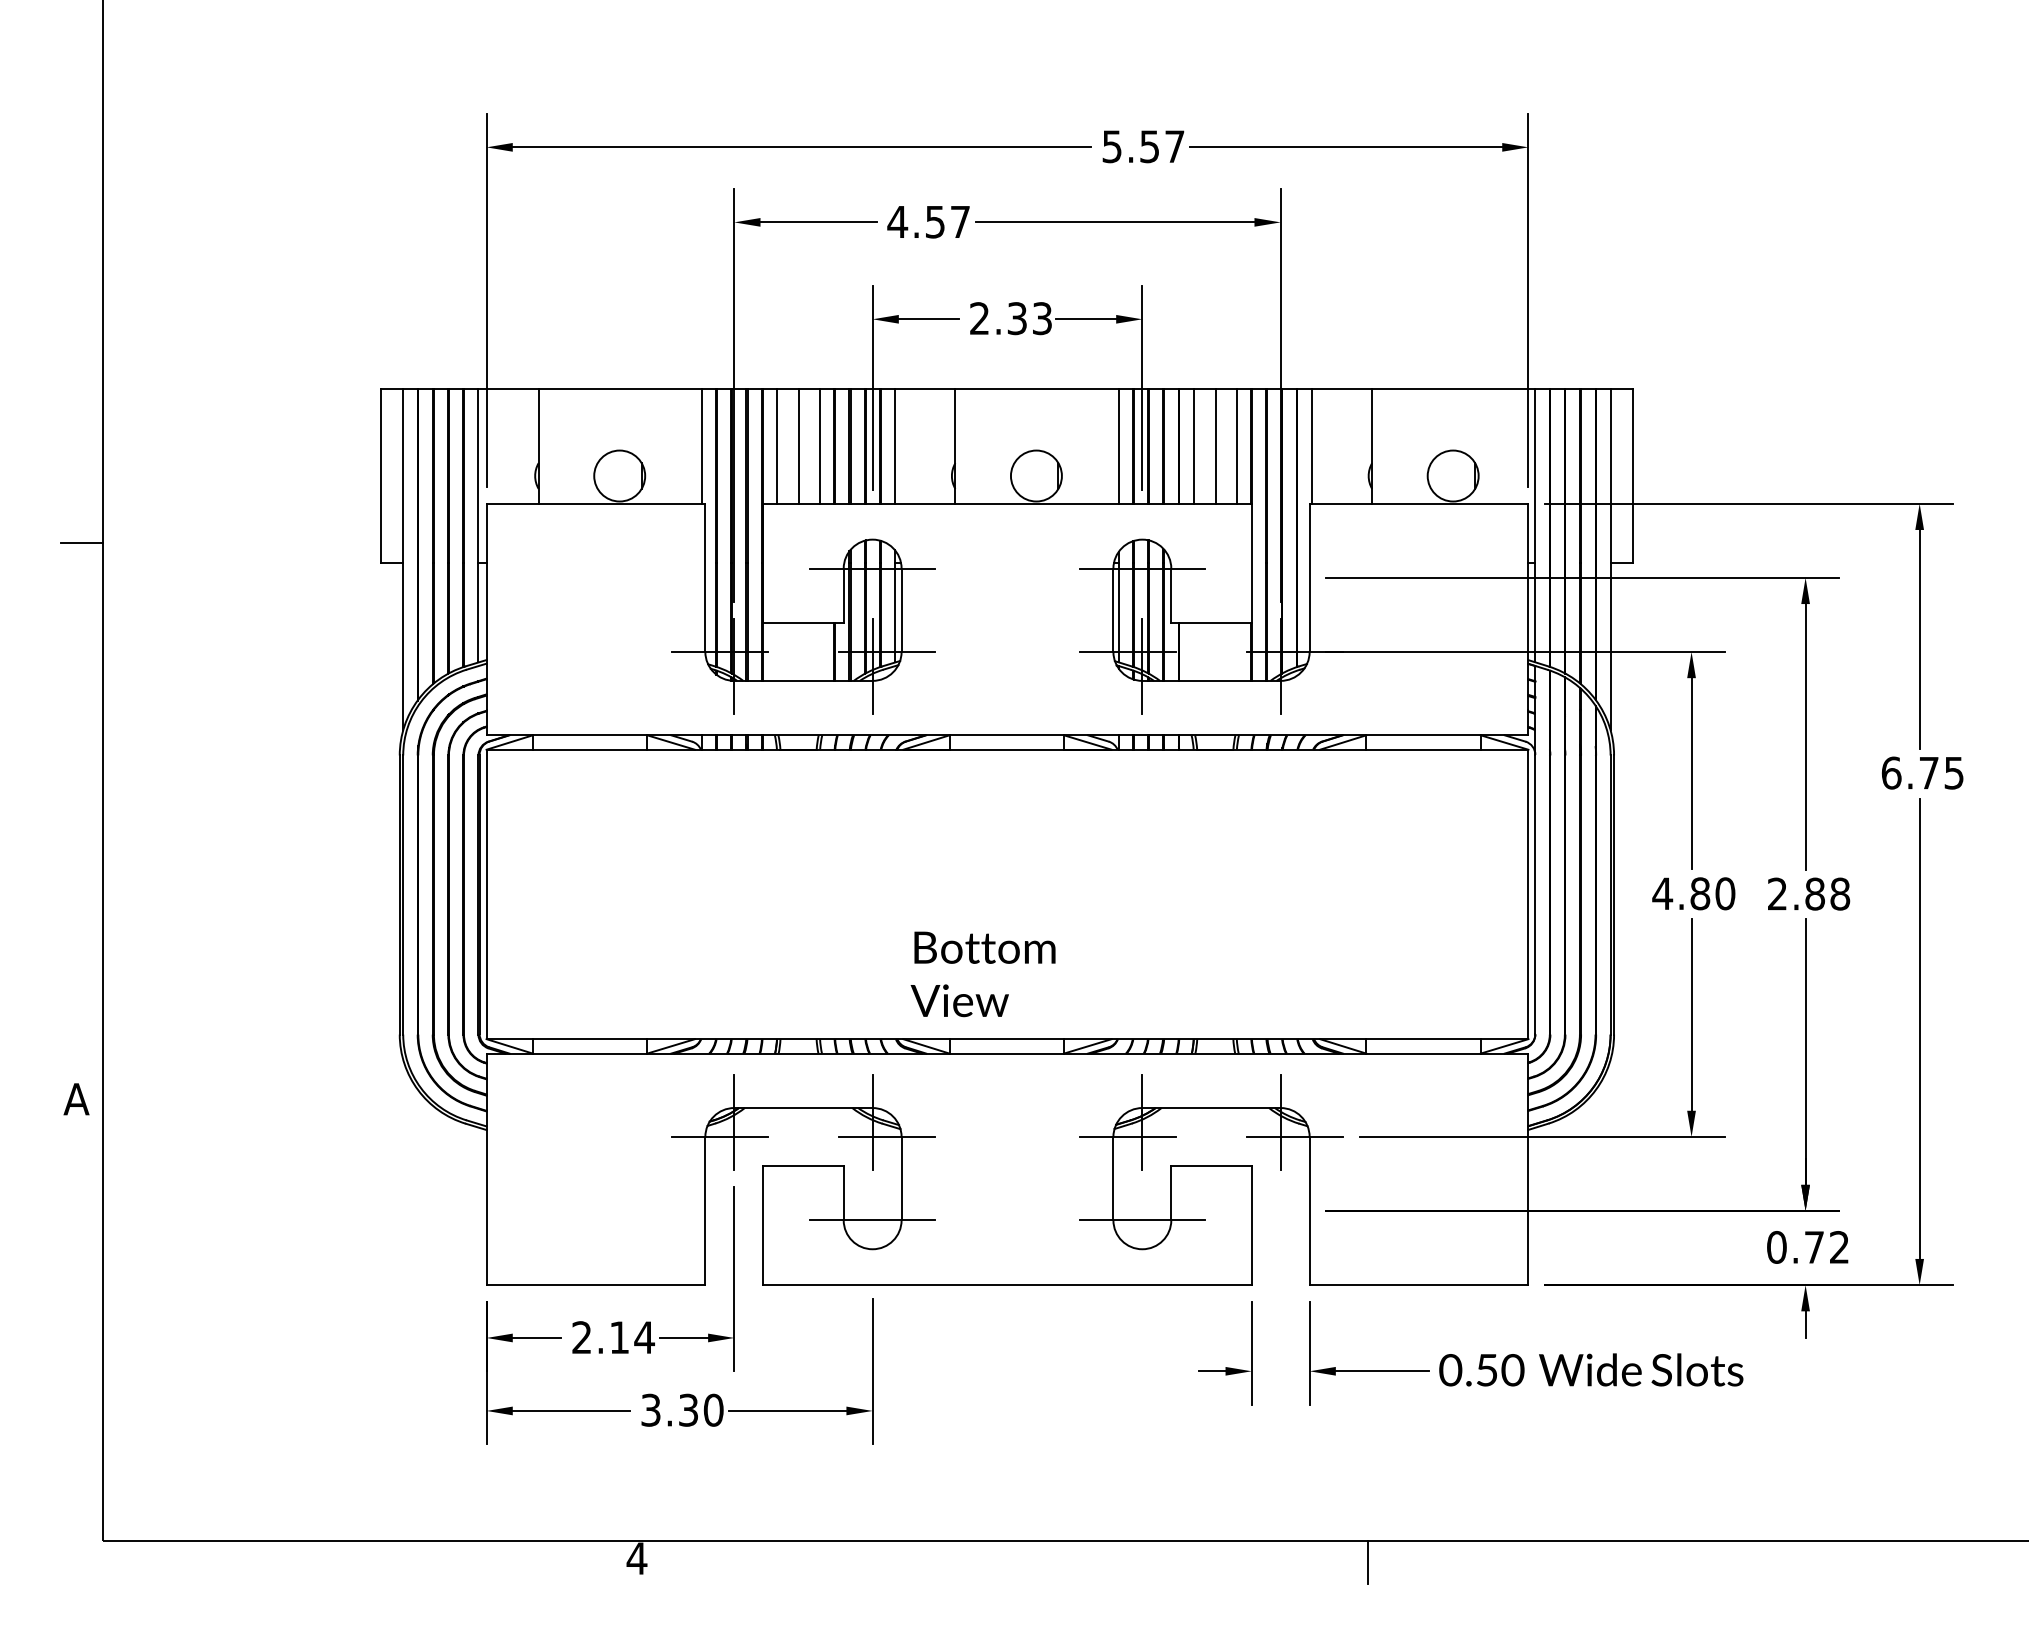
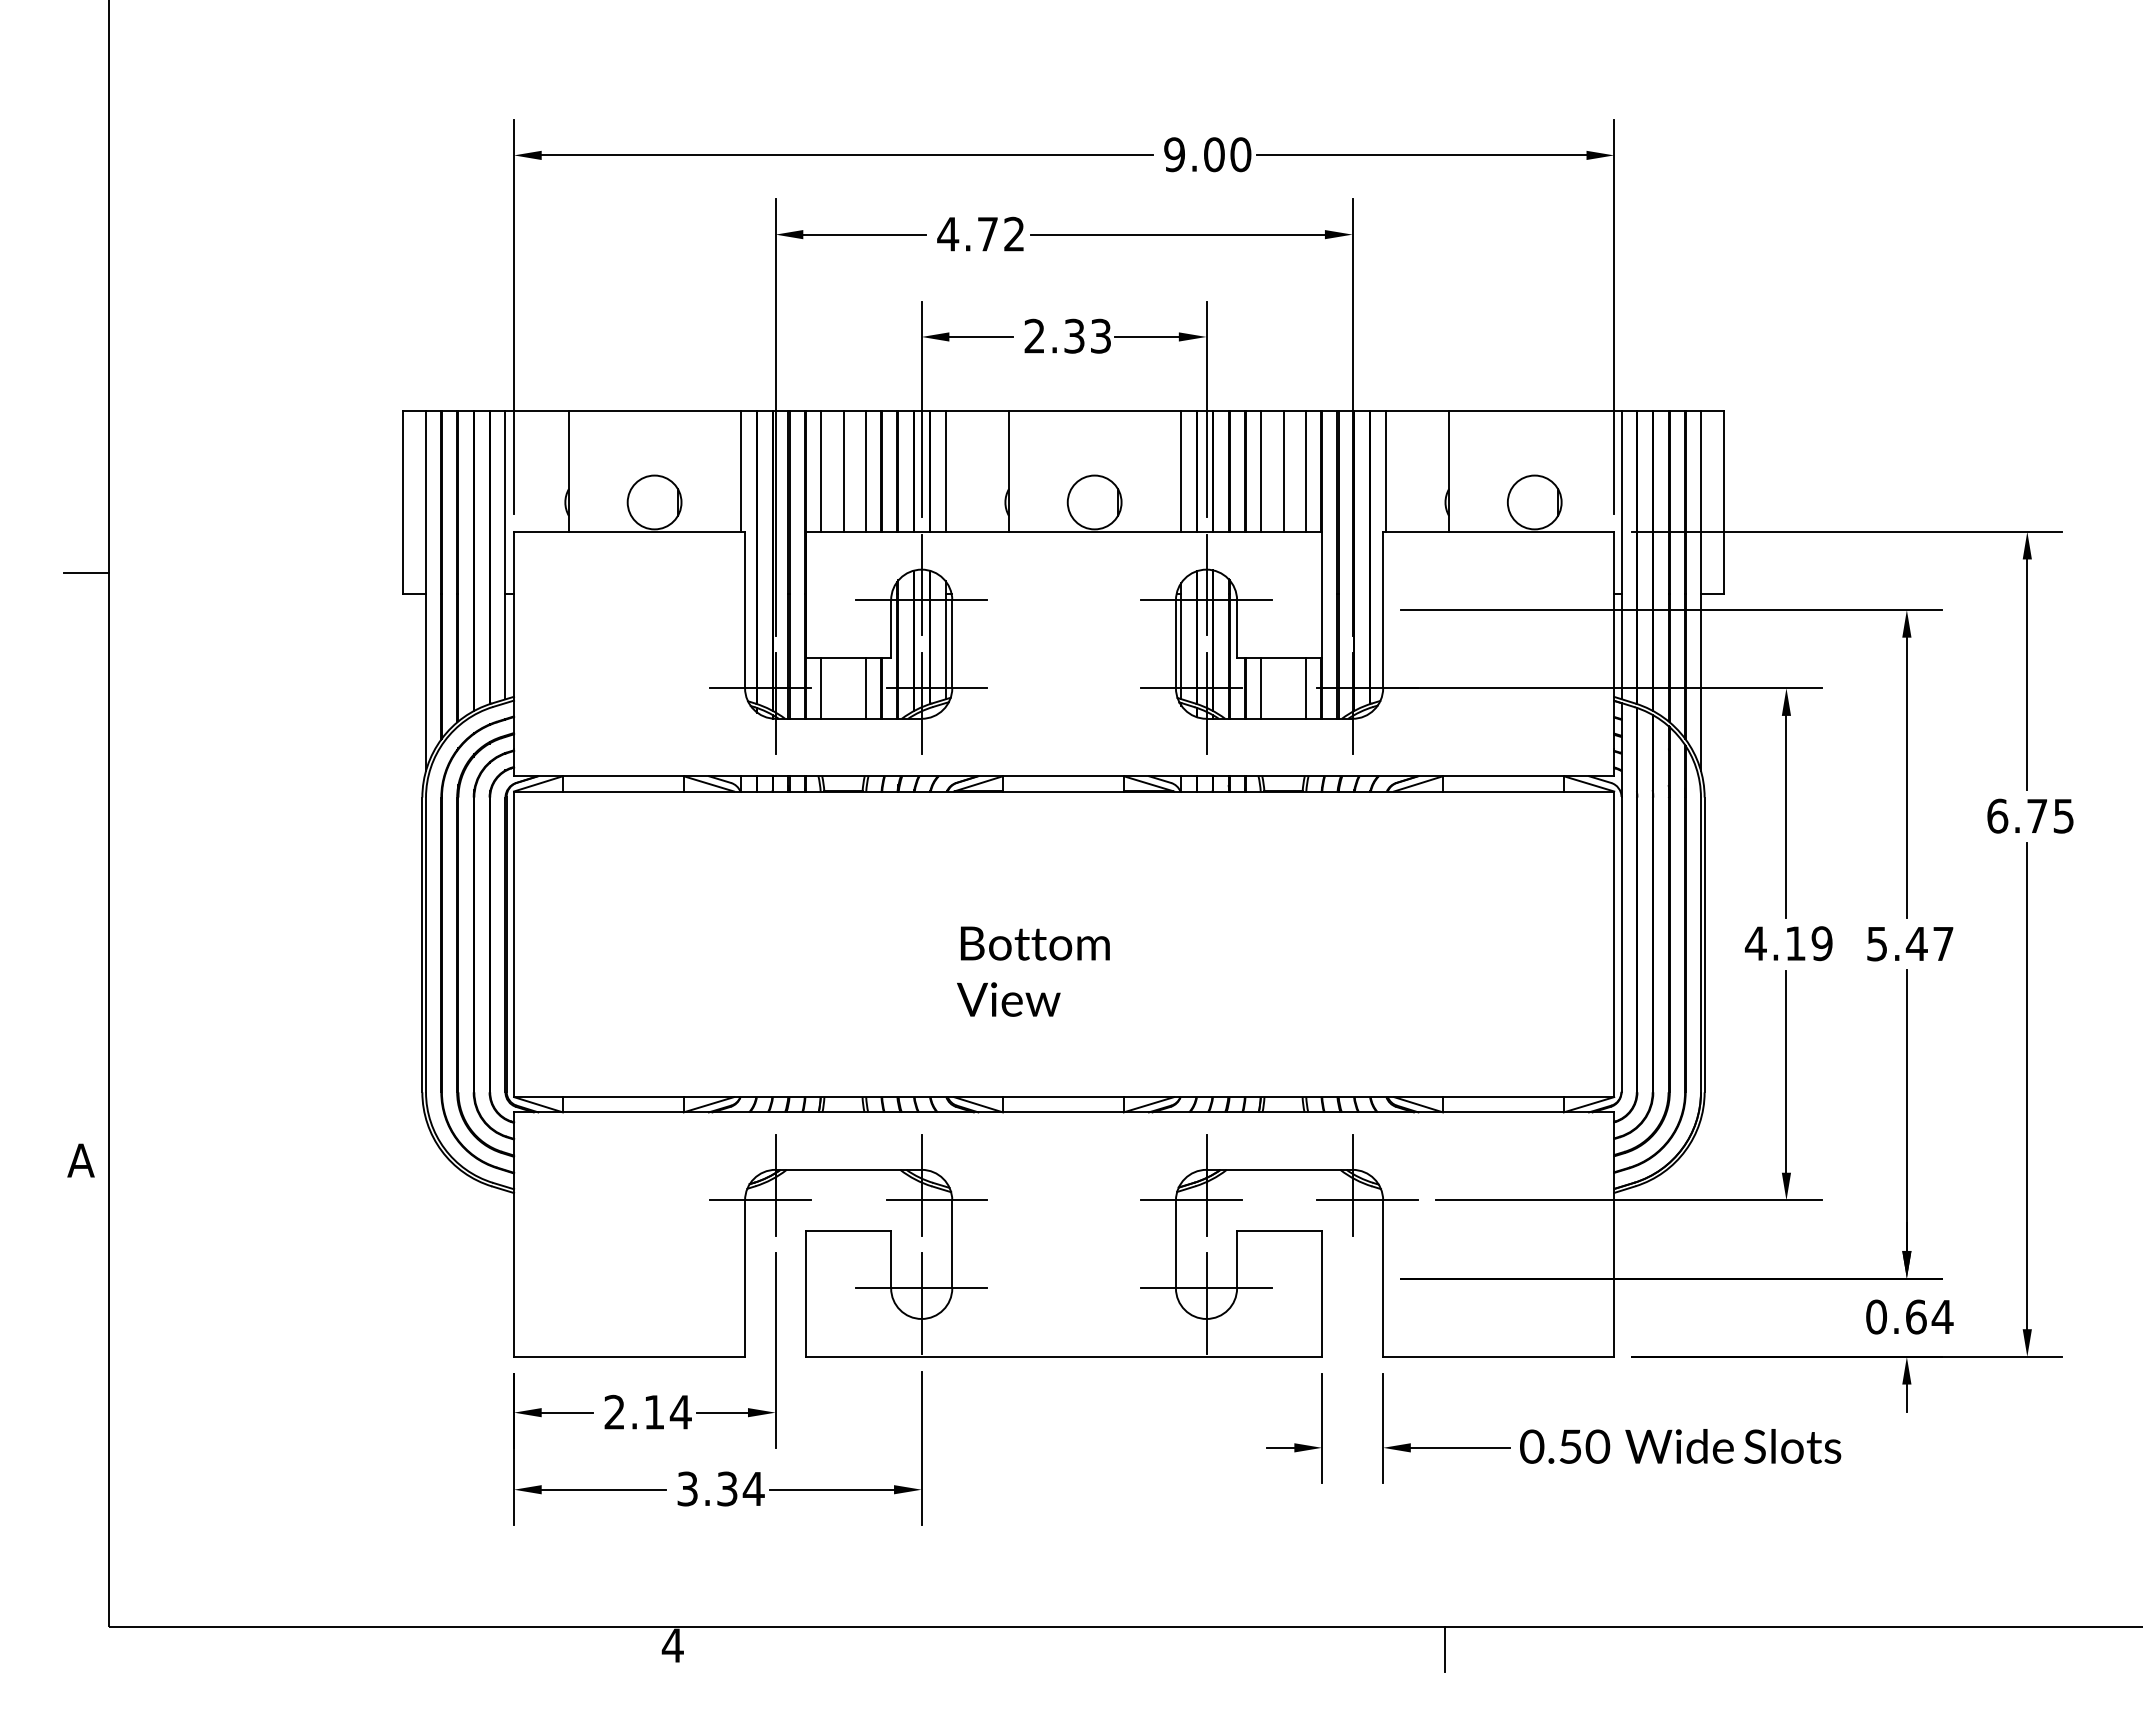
text: (1143, 146) -> (1207, 154), 5.57 -> 9.00
text: (948, 221) -> (1001, 233), 4.57 -> 4.72
line: (872, 553) -> (921, 584), added
line: (1142, 553) -> (1206, 584), added
line: (776, 651) -> (820, 687), added
line: (820, 651) -> (866, 687), added
line: (1193, 651) -> (1260, 687), added
line: (1237, 651) -> (1306, 687), added
text: (1712, 893) -> (1808, 943), 4.80 -> 4.19
text: (1809, 893) -> (1910, 943), 2.88 -> 5.47
text: (983, 974) -> (1033, 971), moved
line: (872, 1234) -> (921, 1303), added
line: (1142, 1234) -> (1206, 1303), added
text: (1827, 1246) -> (1929, 1316), 0.72 -> 0.64
text: (713, 1409) -> (753, 1488), 3.30 -> 3.34

